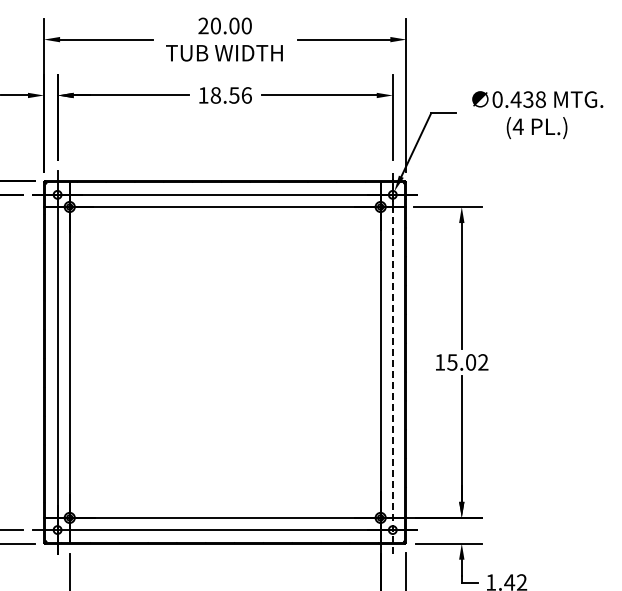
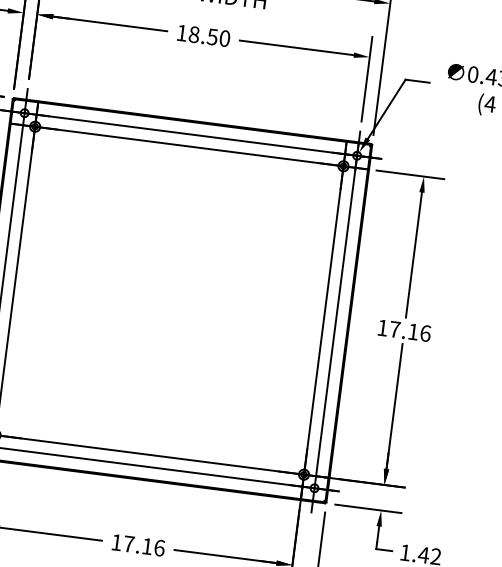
text: (246, 95) -> (224, 38), 18.56 -> 18.50
line: (392, 362) -> (335, 322), dashed -> solid
text: (467, 362) -> (409, 331), 15.02 -> 17.16

